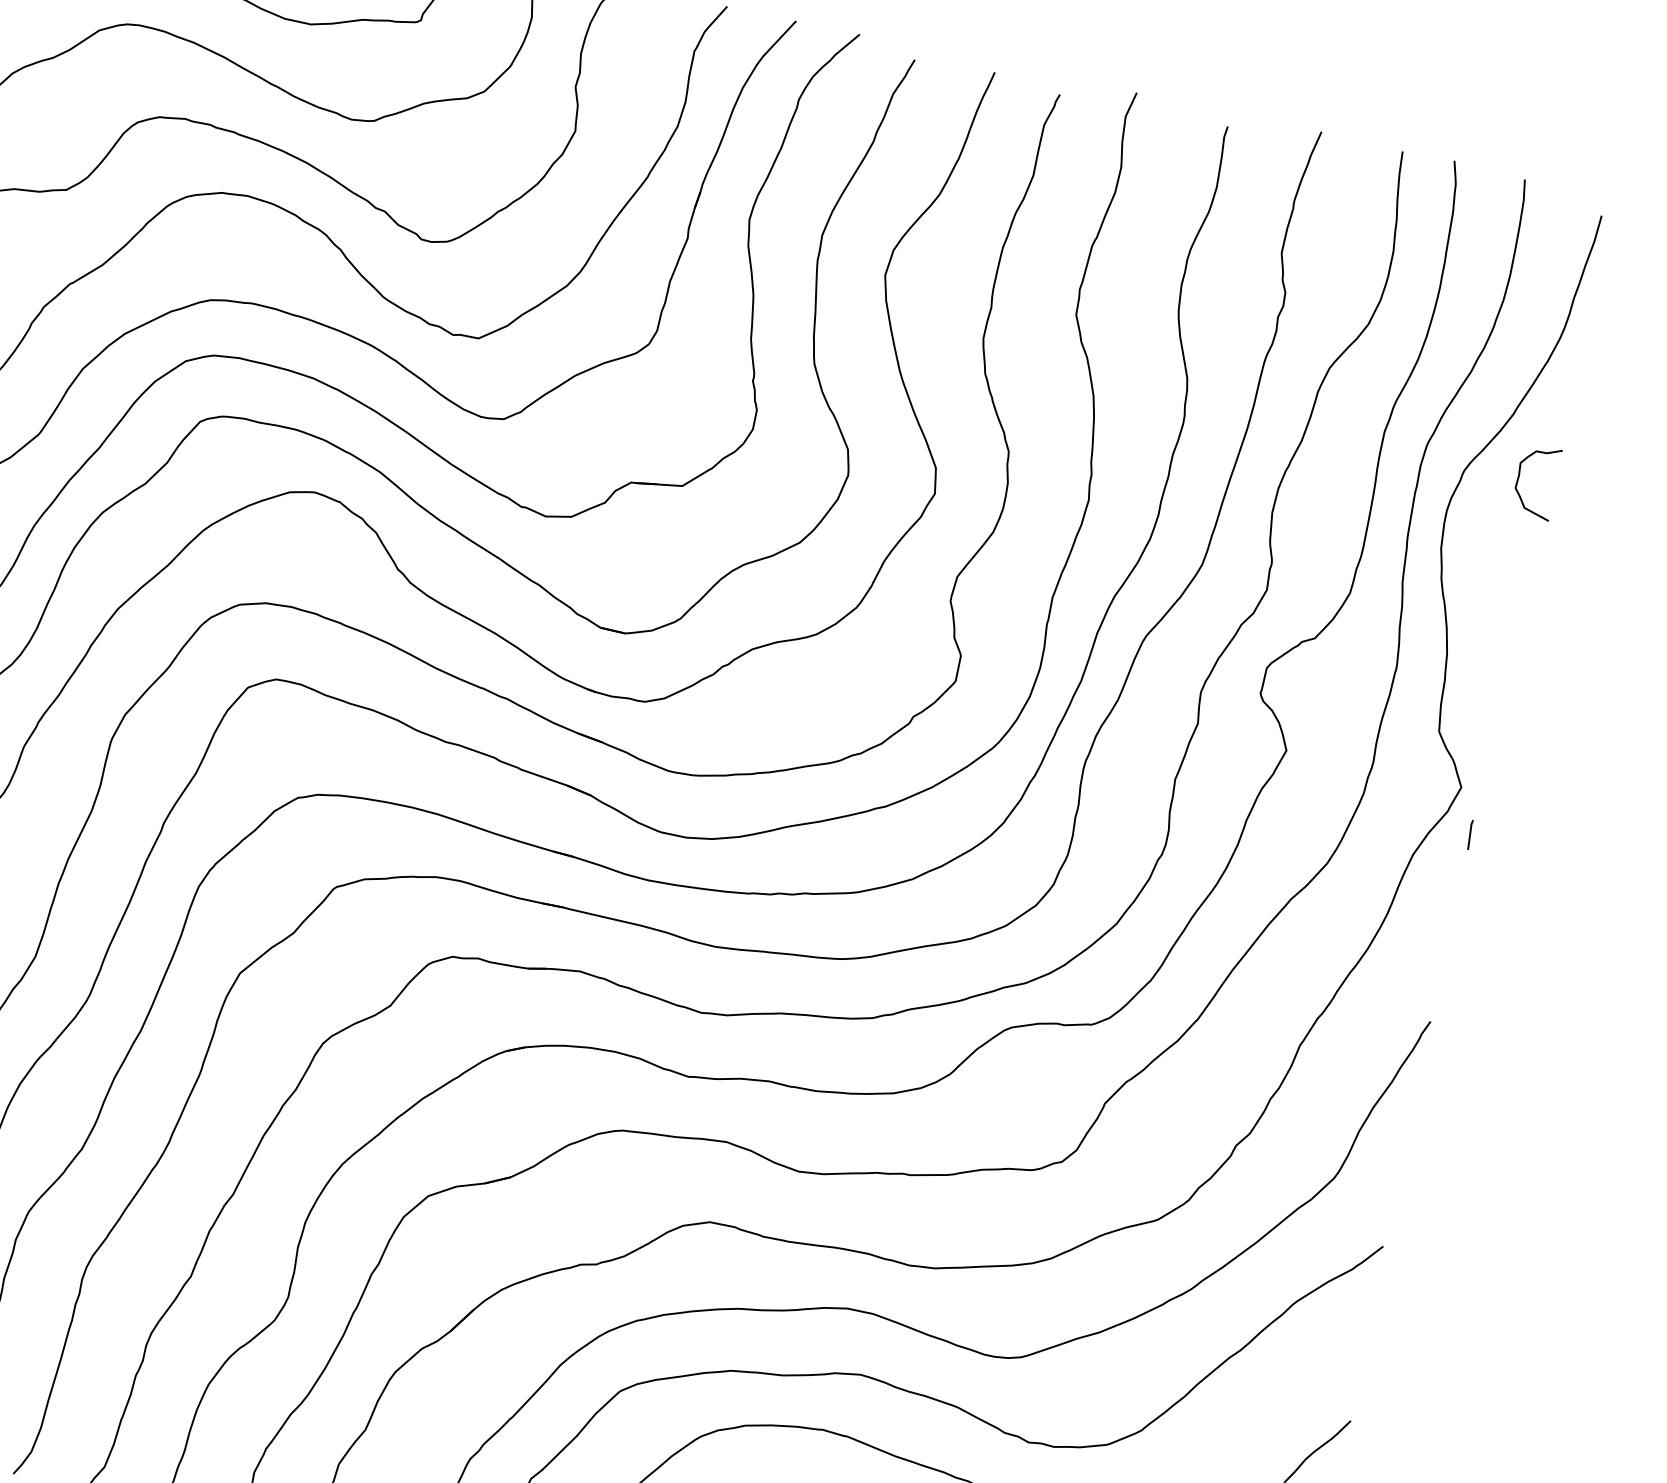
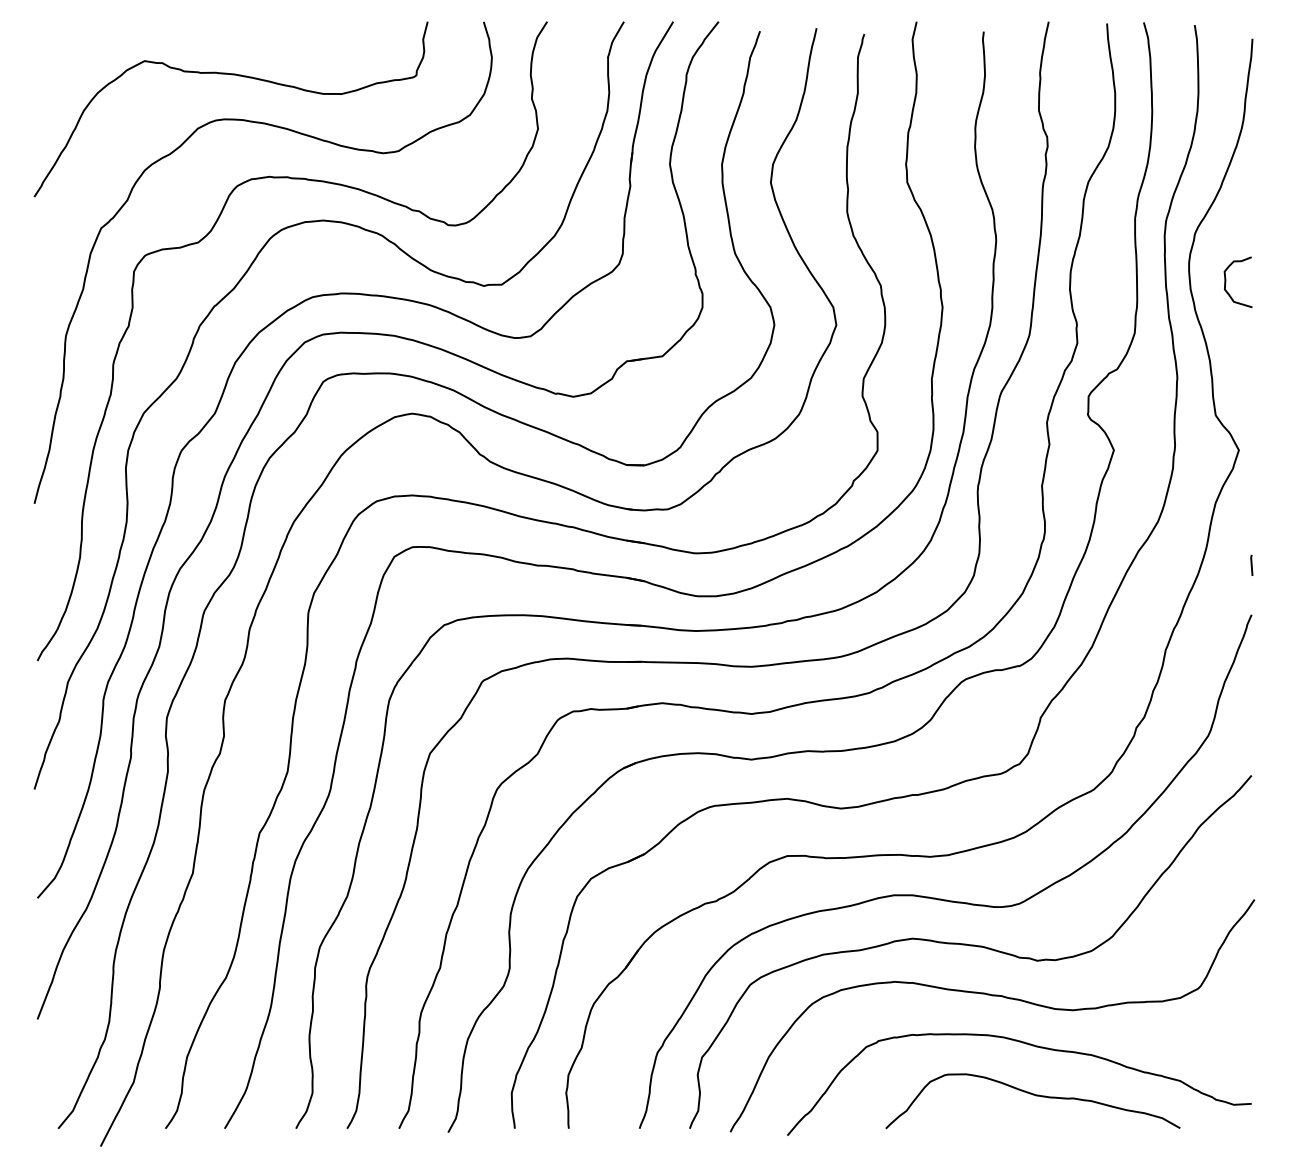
curve: (1520, 477) -> (1226, 281), moved
line: (1470, 833) -> (1251, 564), moved

